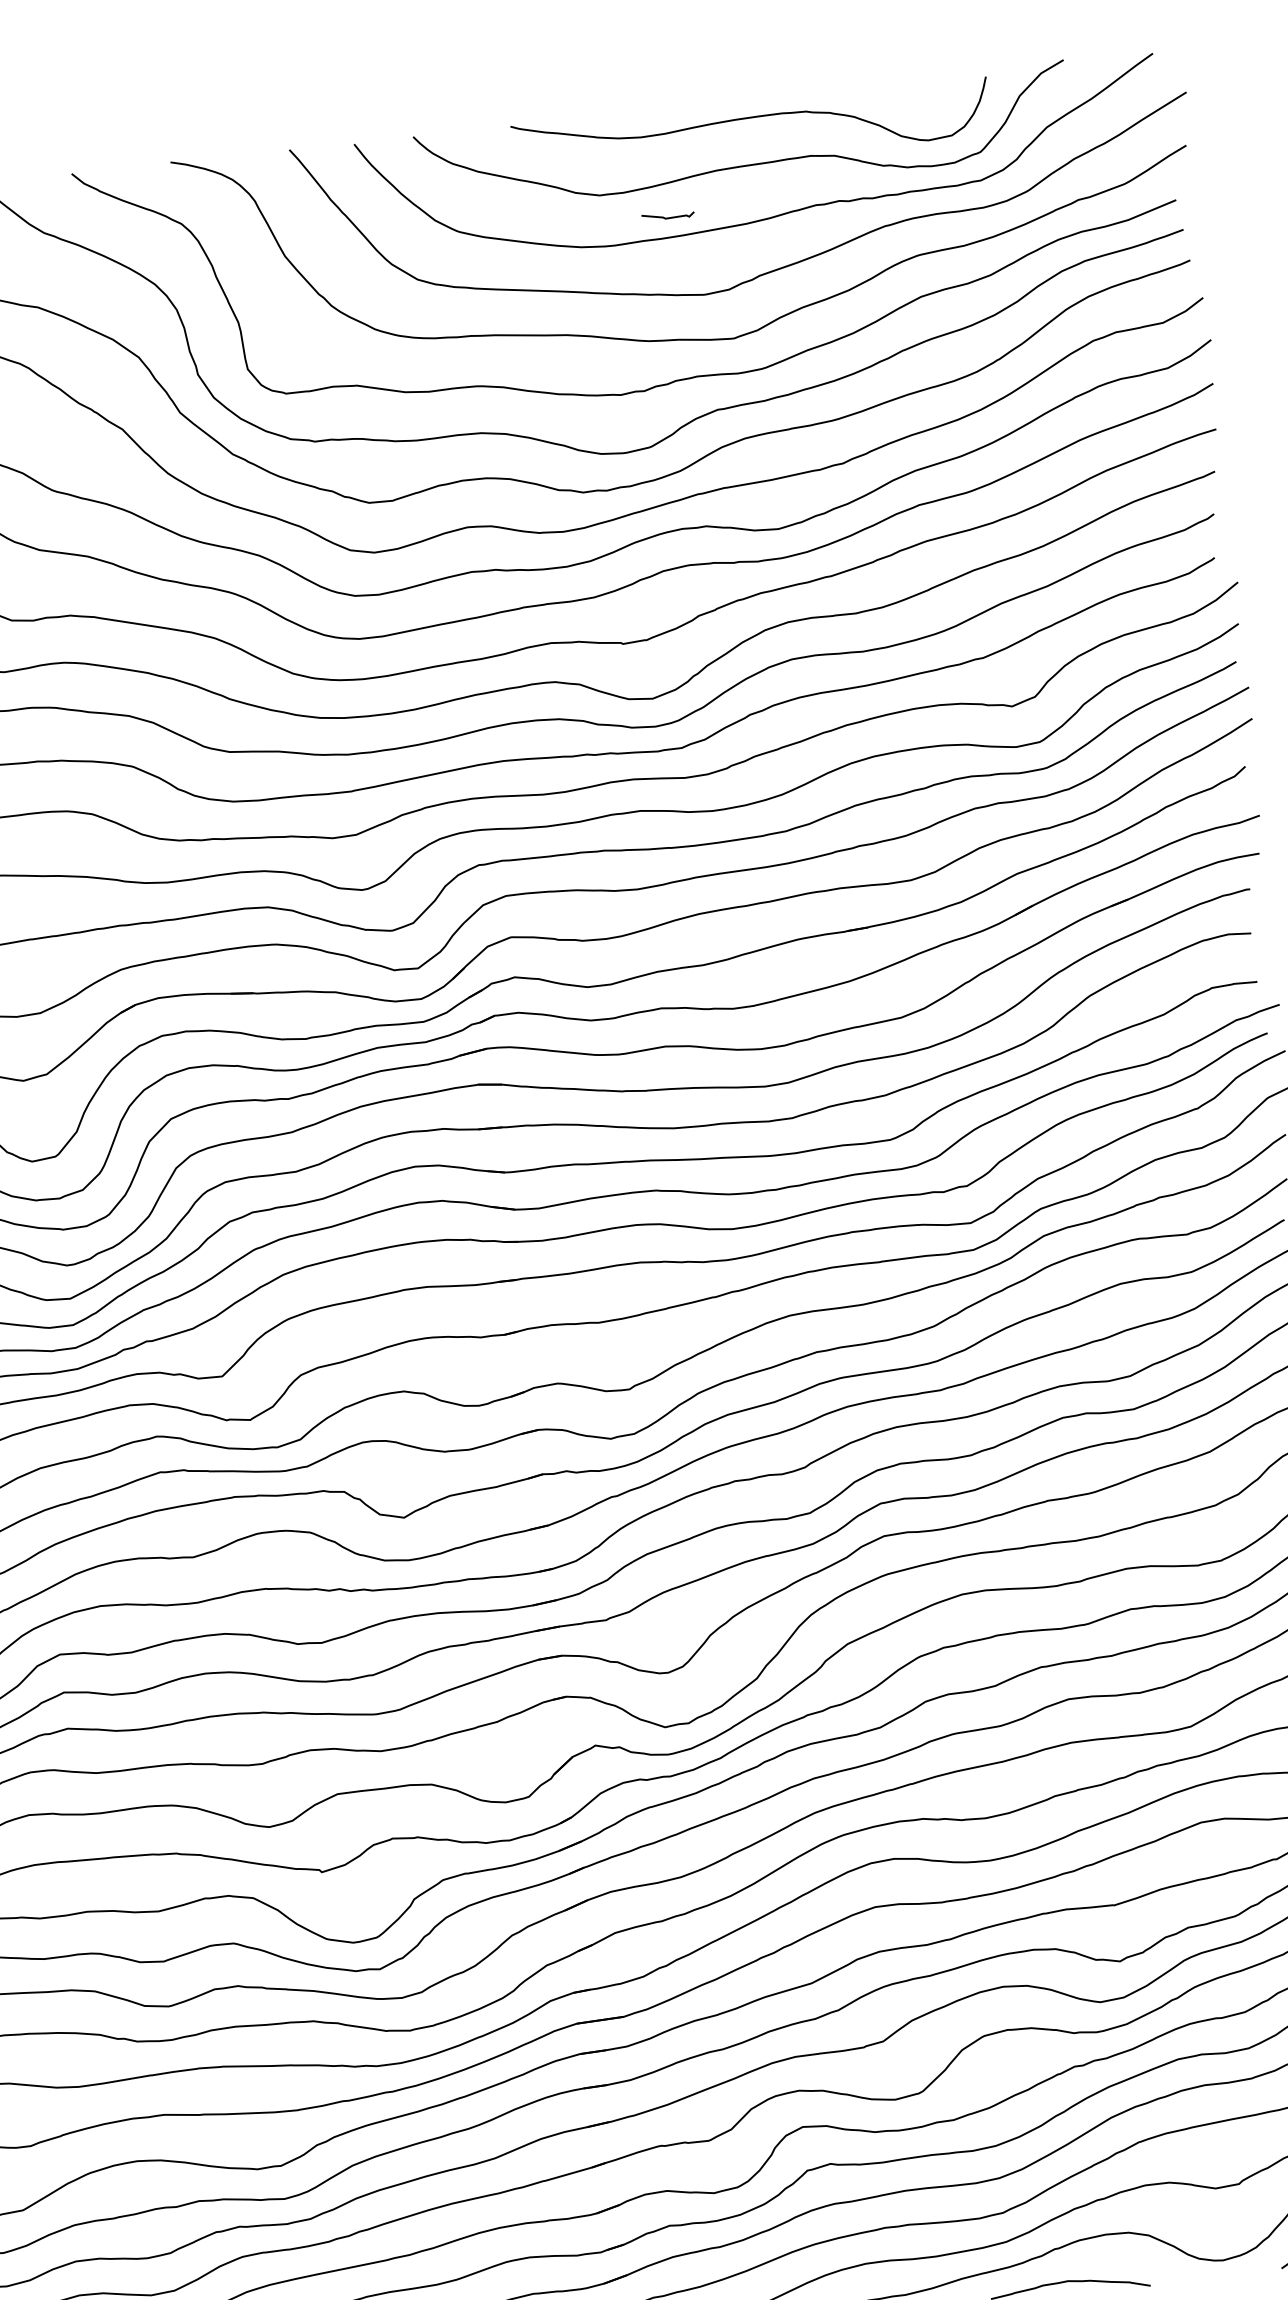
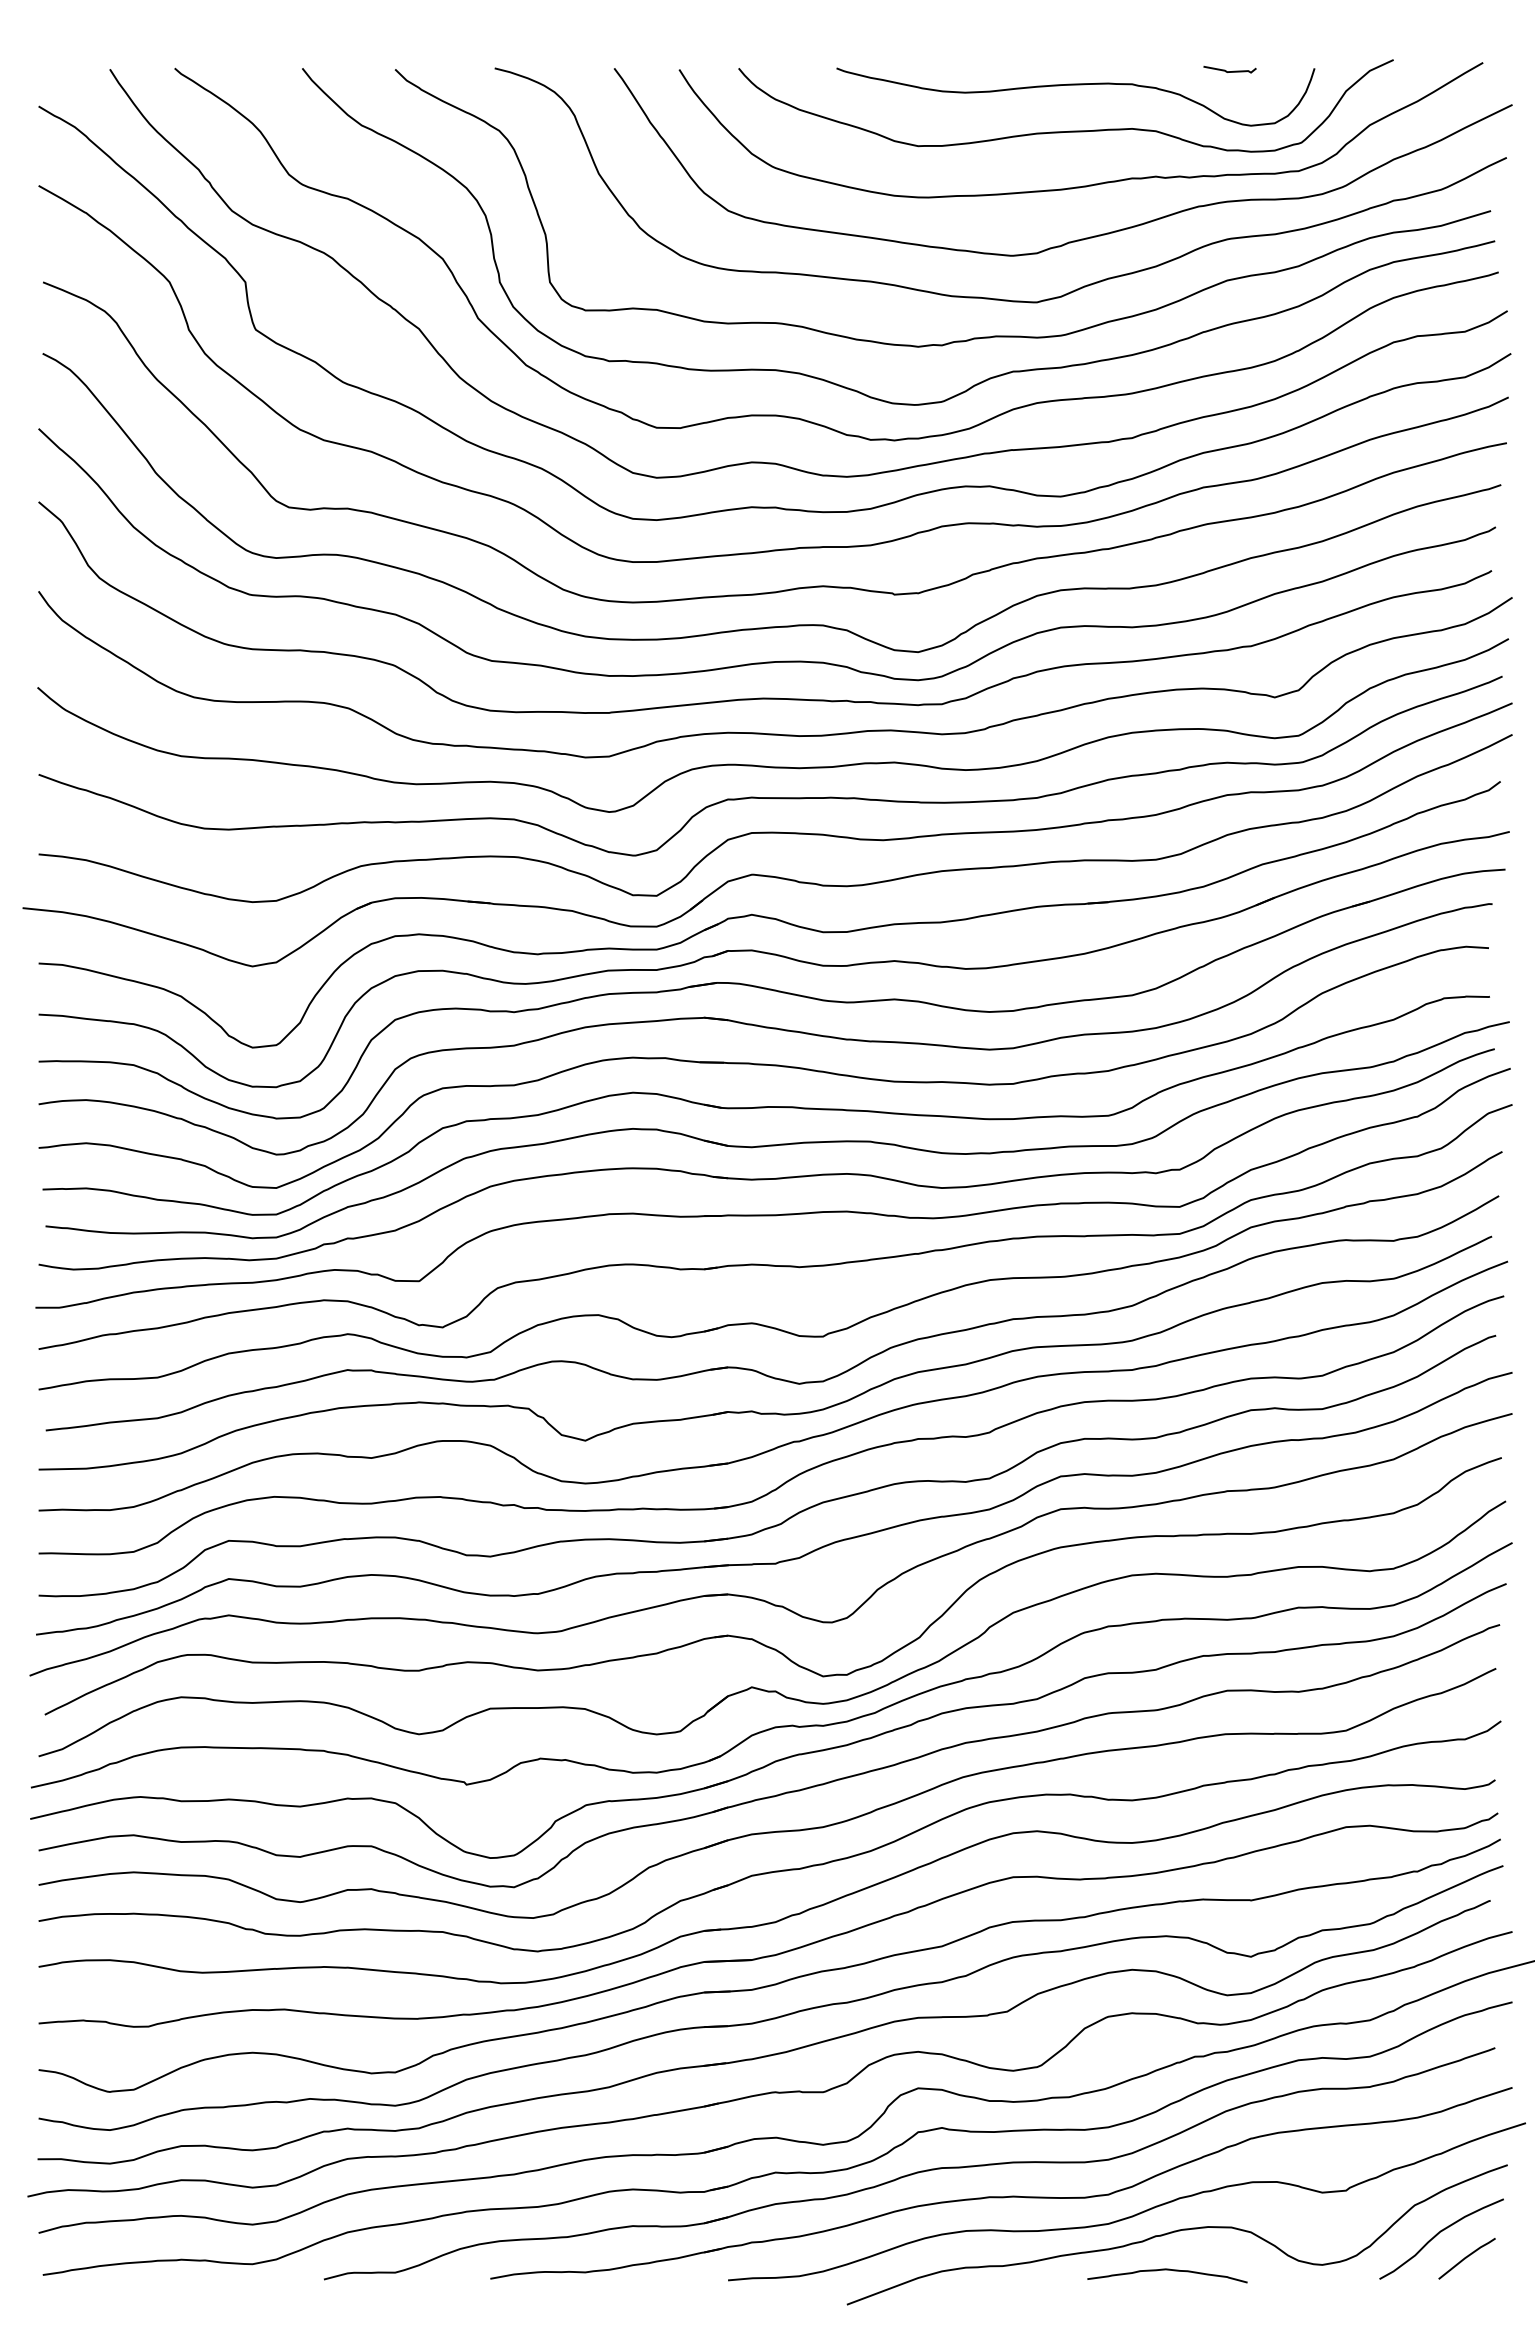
curve: (667, 217) -> (1229, 71), moved

